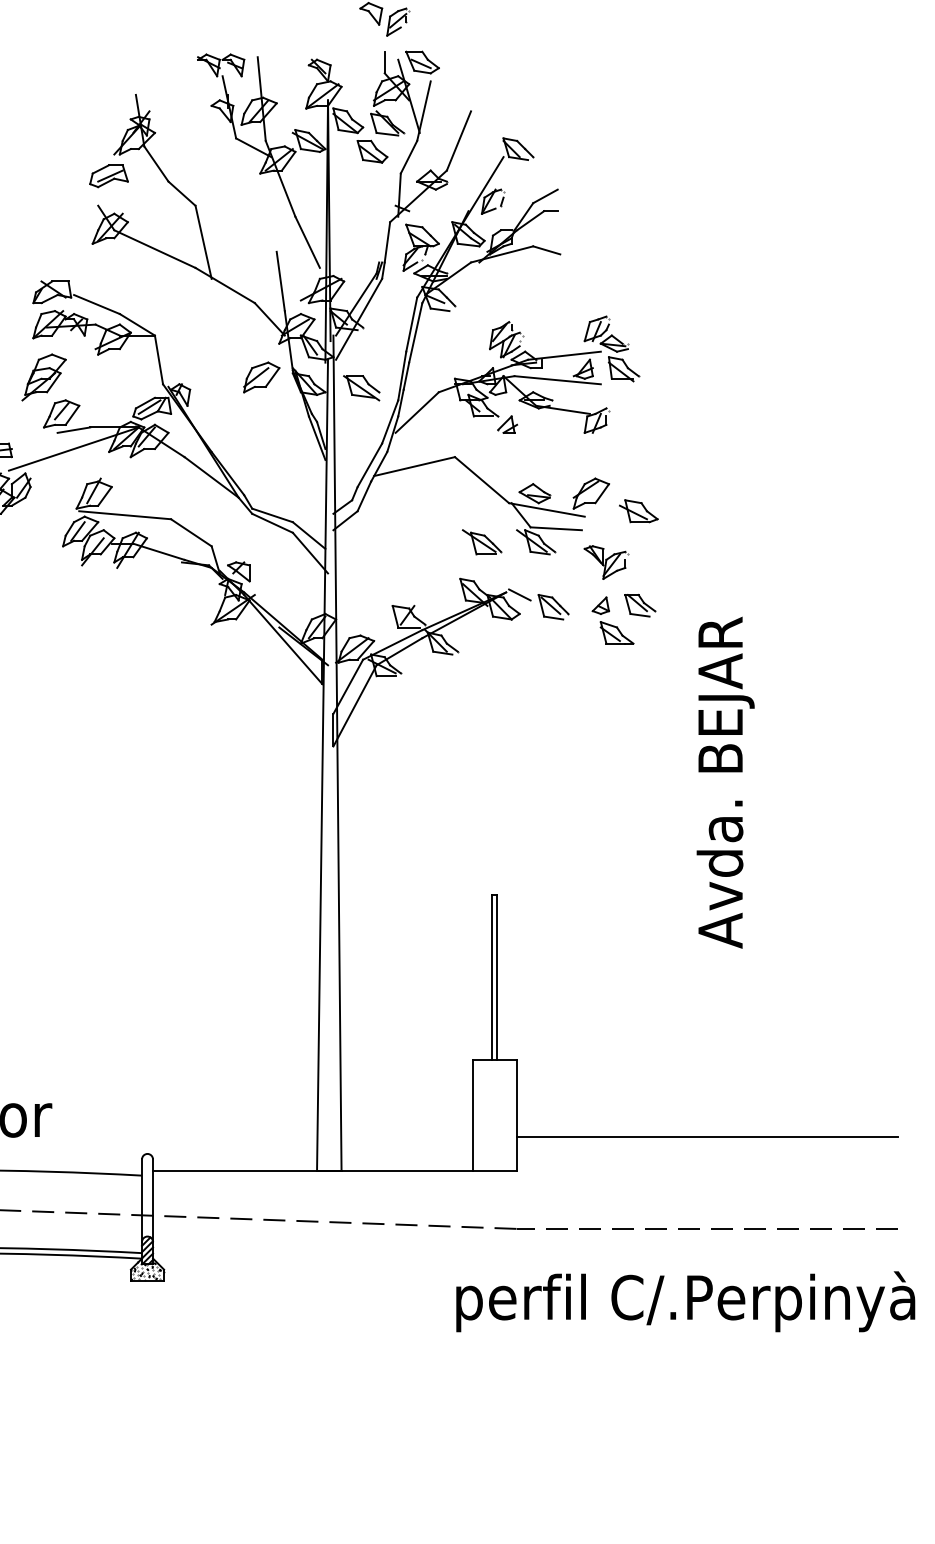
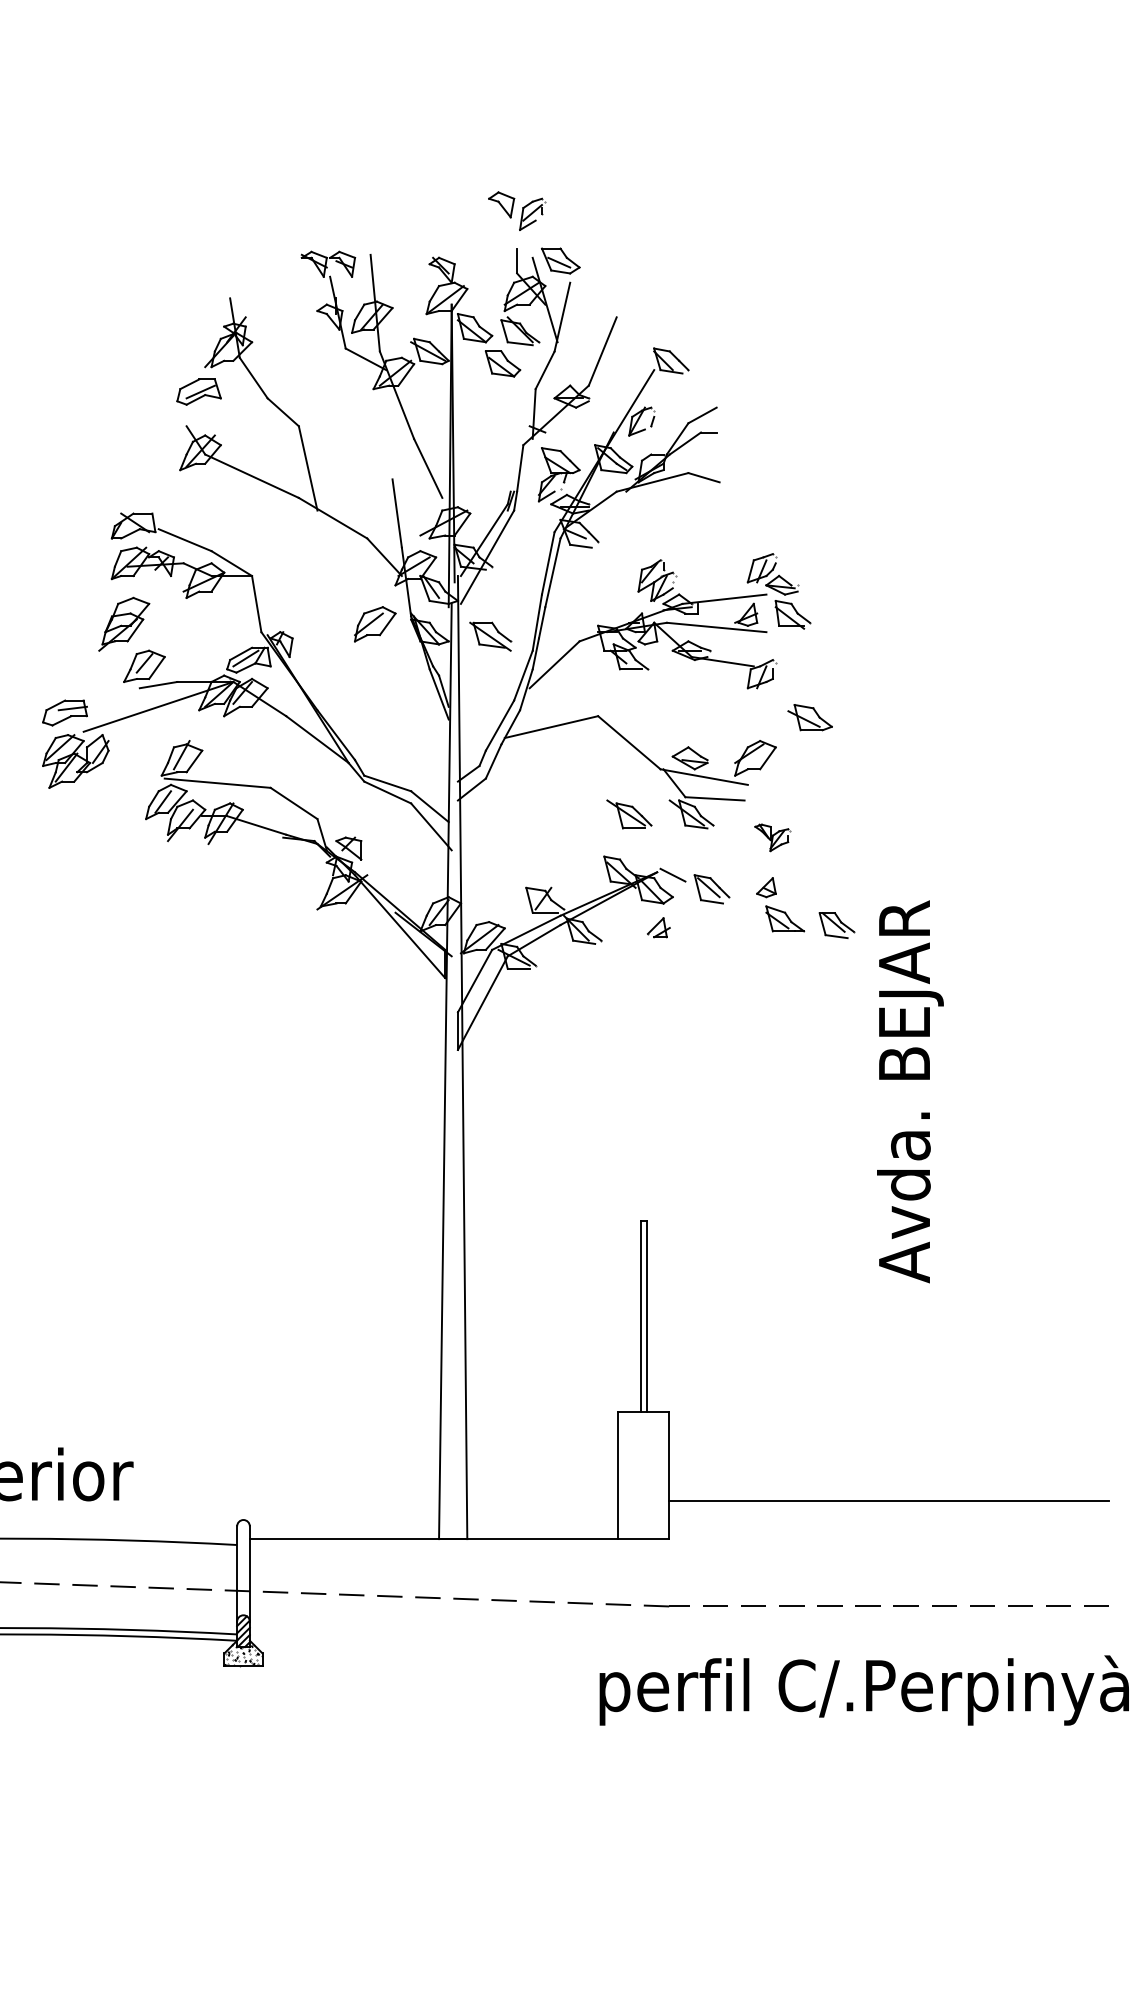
part: (507, 424) -> (658, 927), moved
part: (638, 511) -> (809, 717), moved
part: (606, 562) -> (772, 837), size x0.7
part: (639, 605) -> (836, 925), moved

